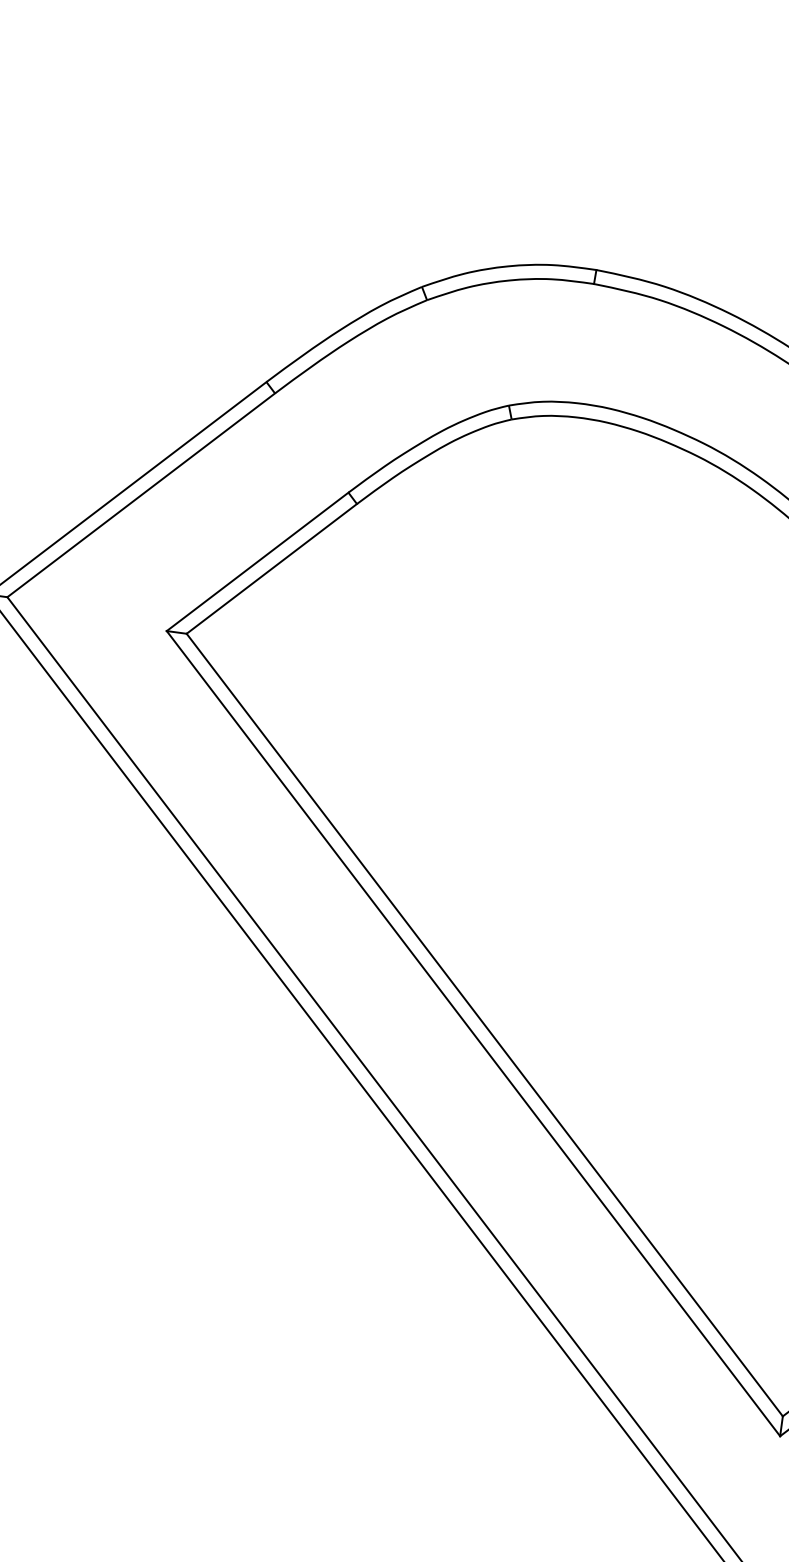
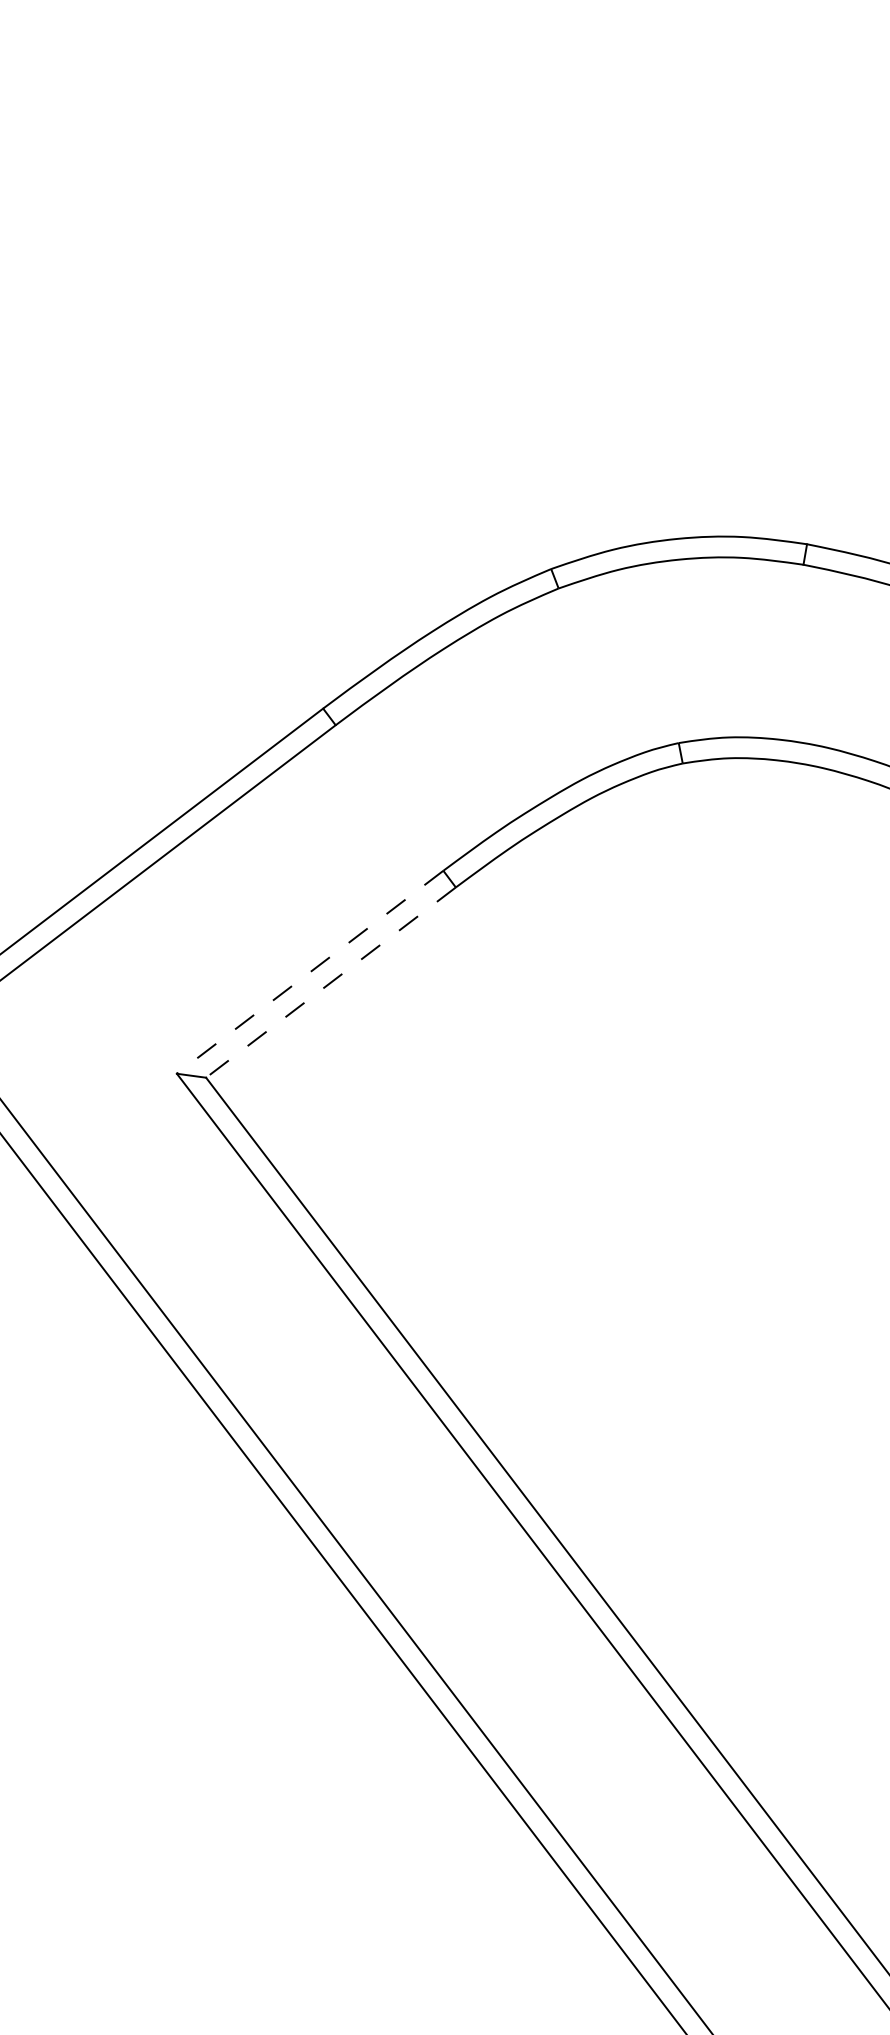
line: (257, 562) -> (309, 973), solid -> dashed
line: (271, 569) -> (330, 983), solid -> dashed

